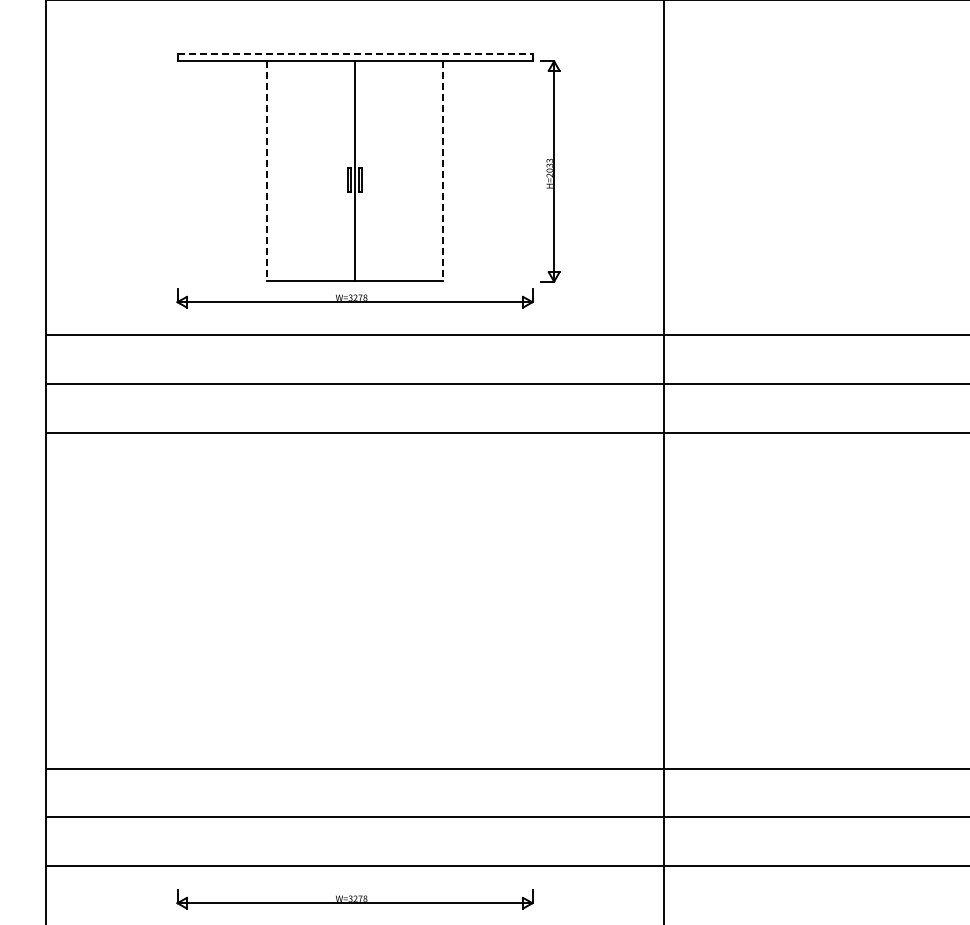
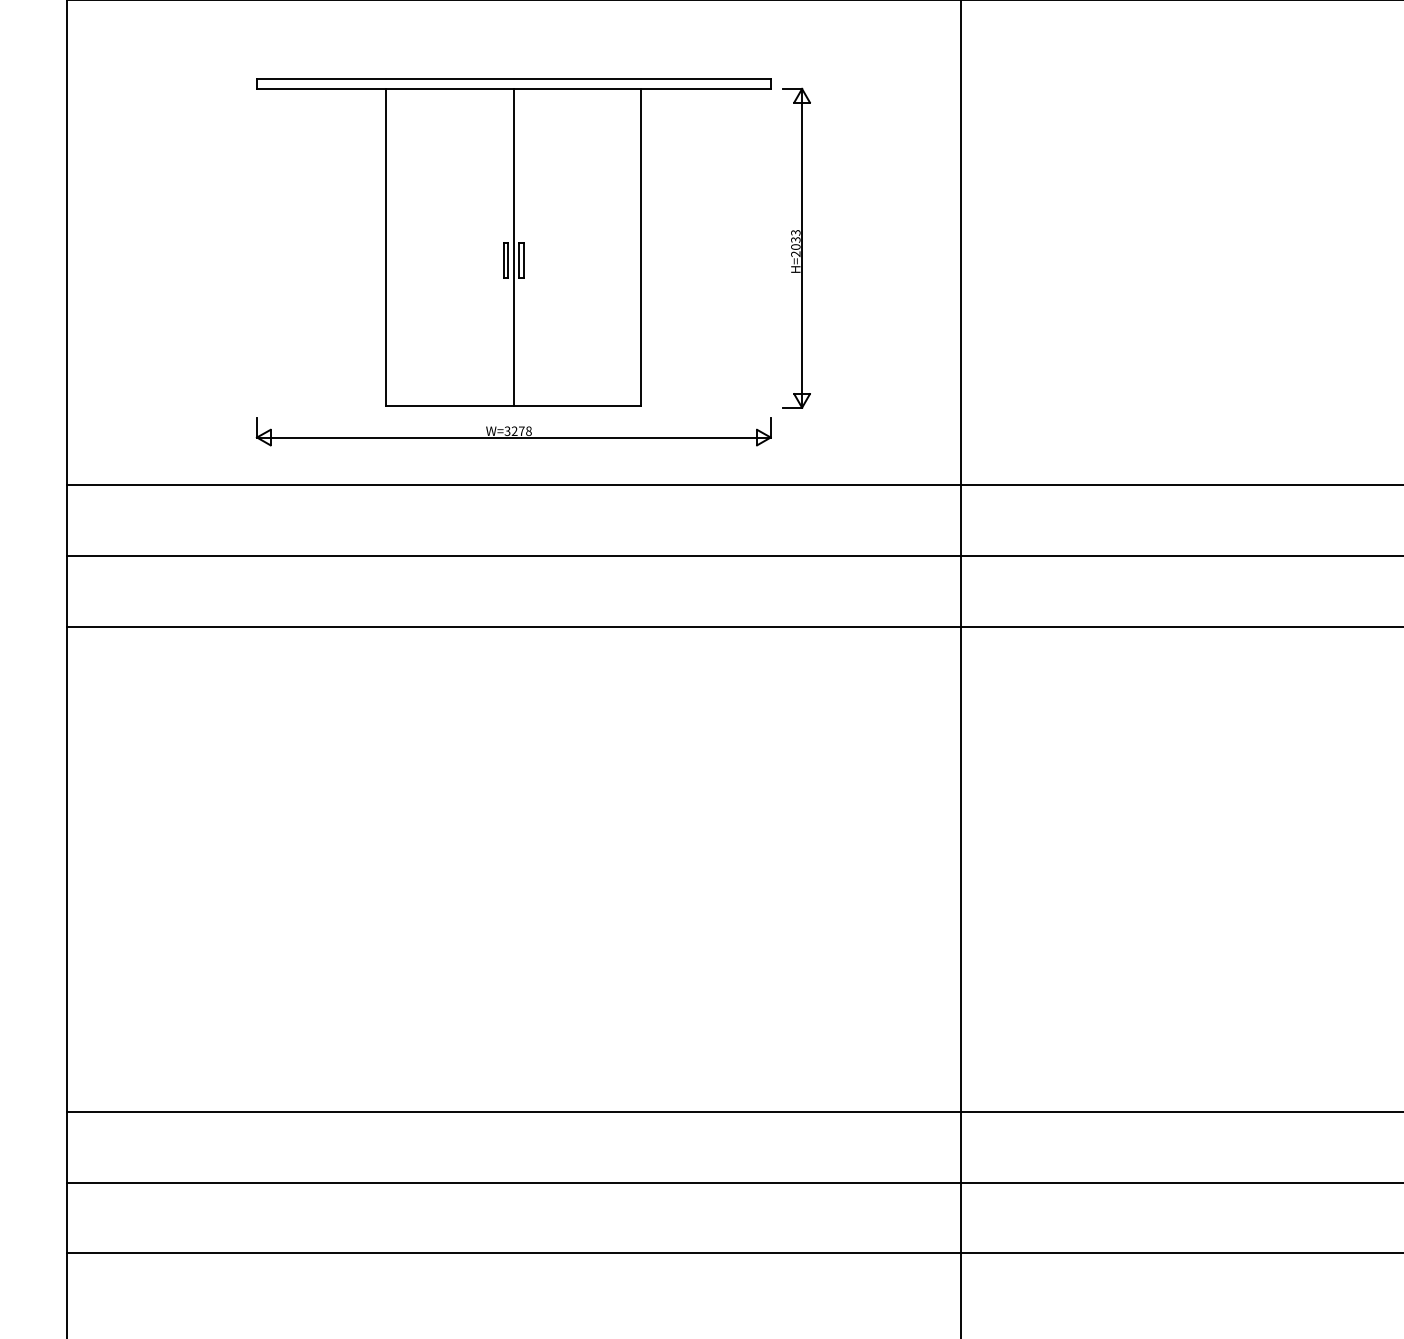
line: (355, 54) -> (514, 79), dashed -> solid
line: (266, 170) -> (385, 246), dashed -> solid
line: (443, 170) -> (641, 246), dashed -> solid
part: (354, 899) -> (513, 1301), removed

